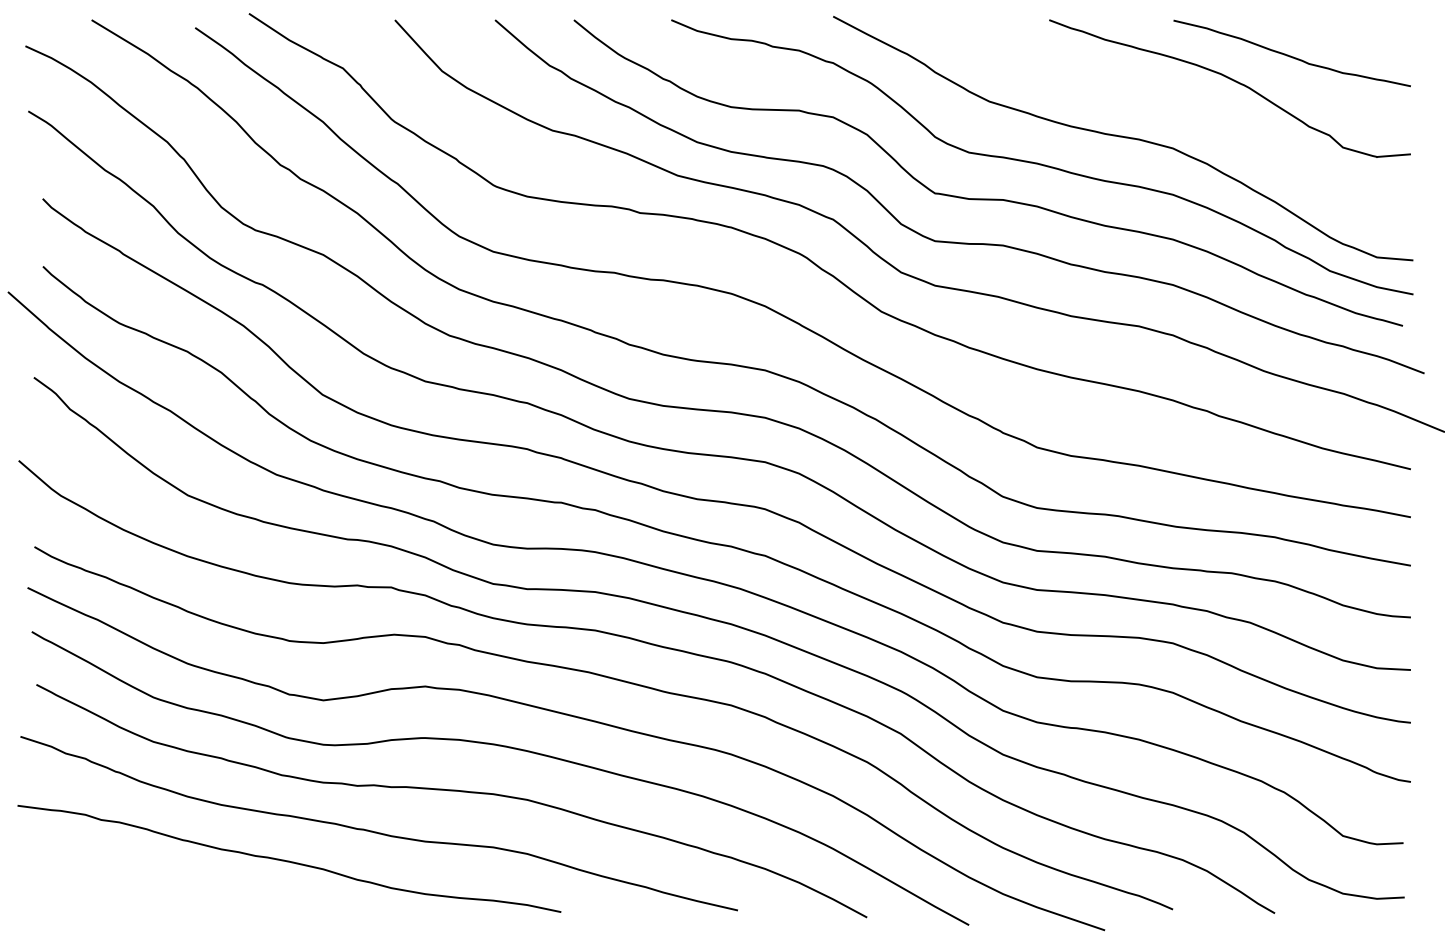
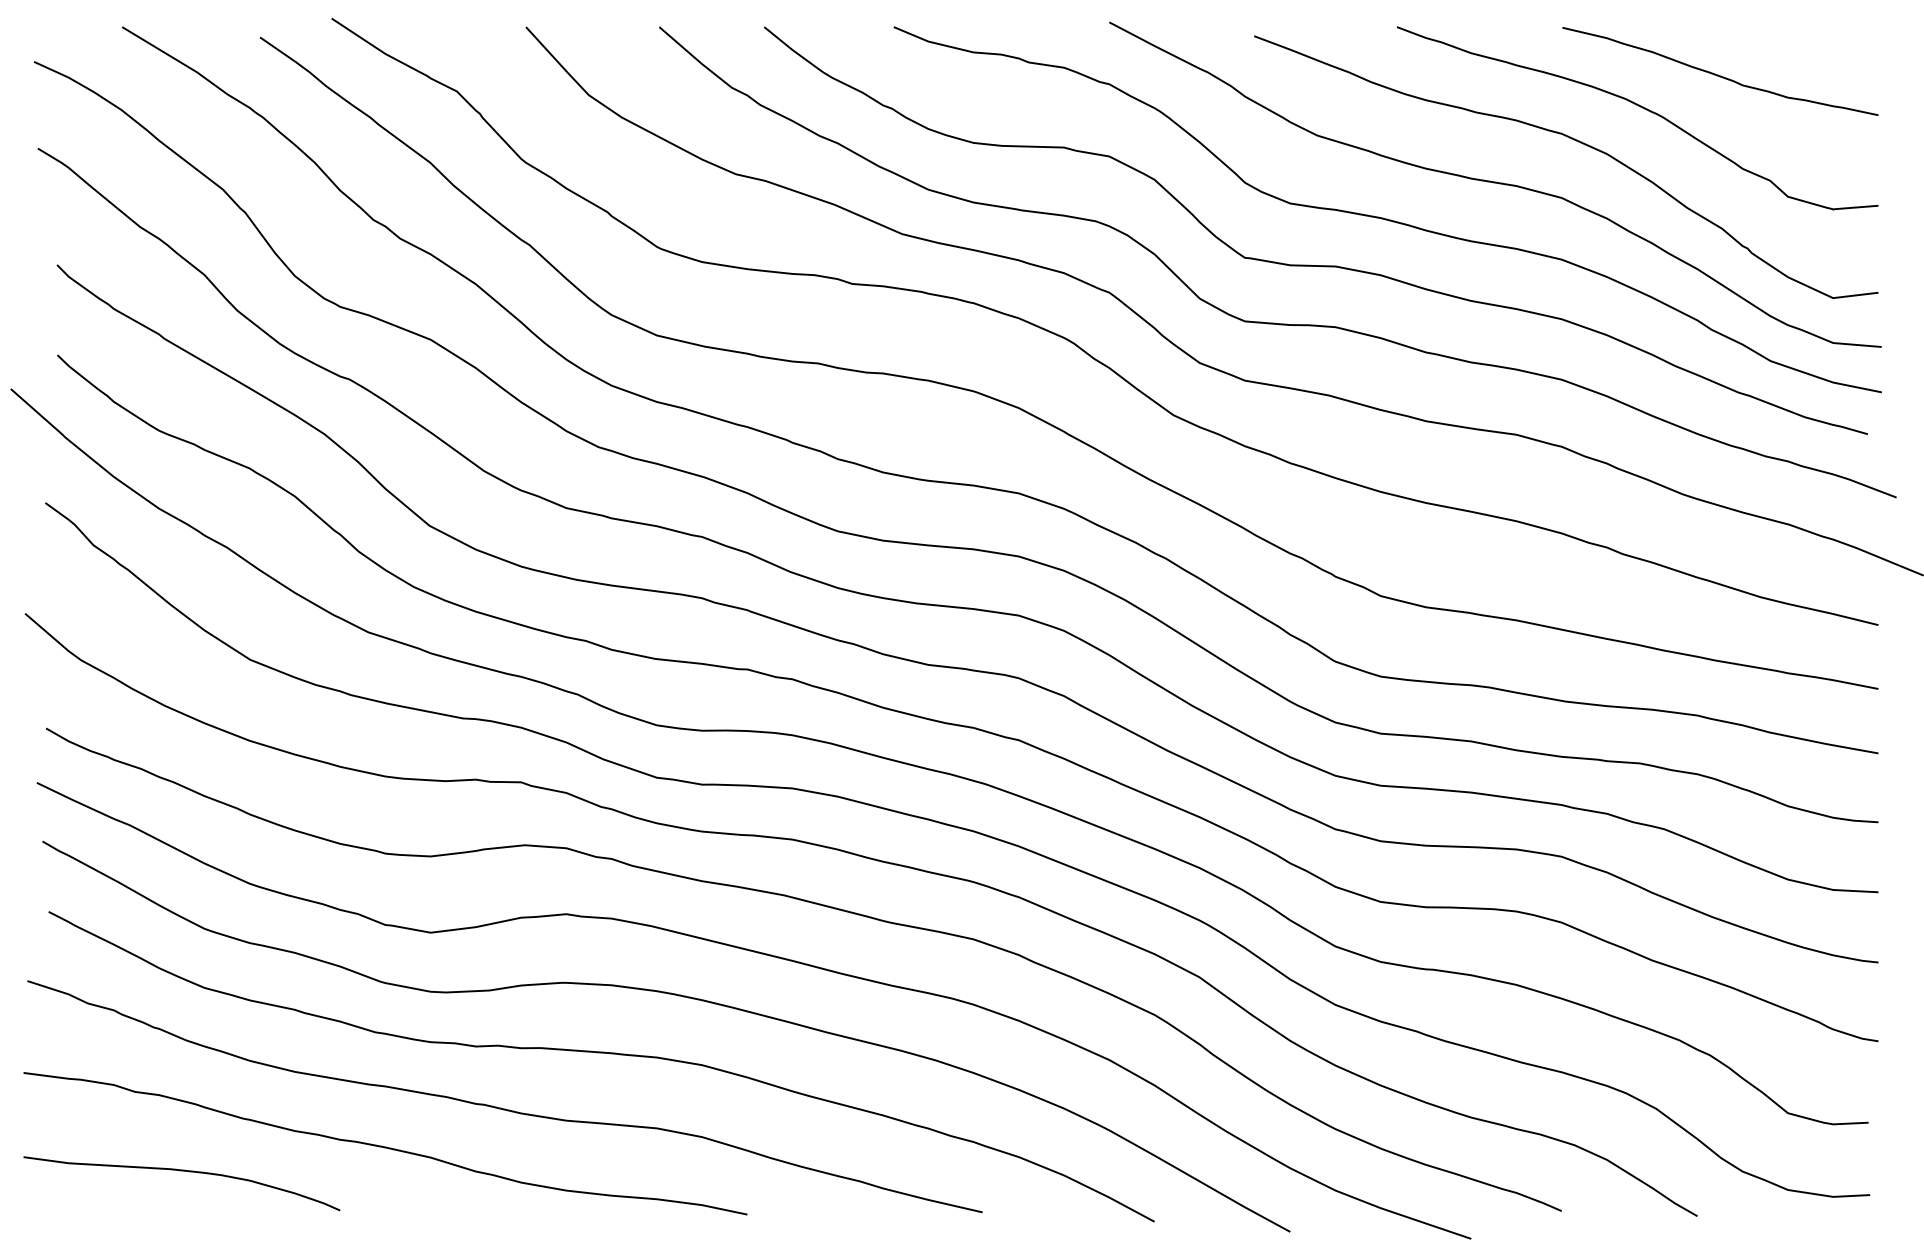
curve: (1185, 106) -> (1578, 142), added
curve: (136, 879) -> (181, 1171), added

